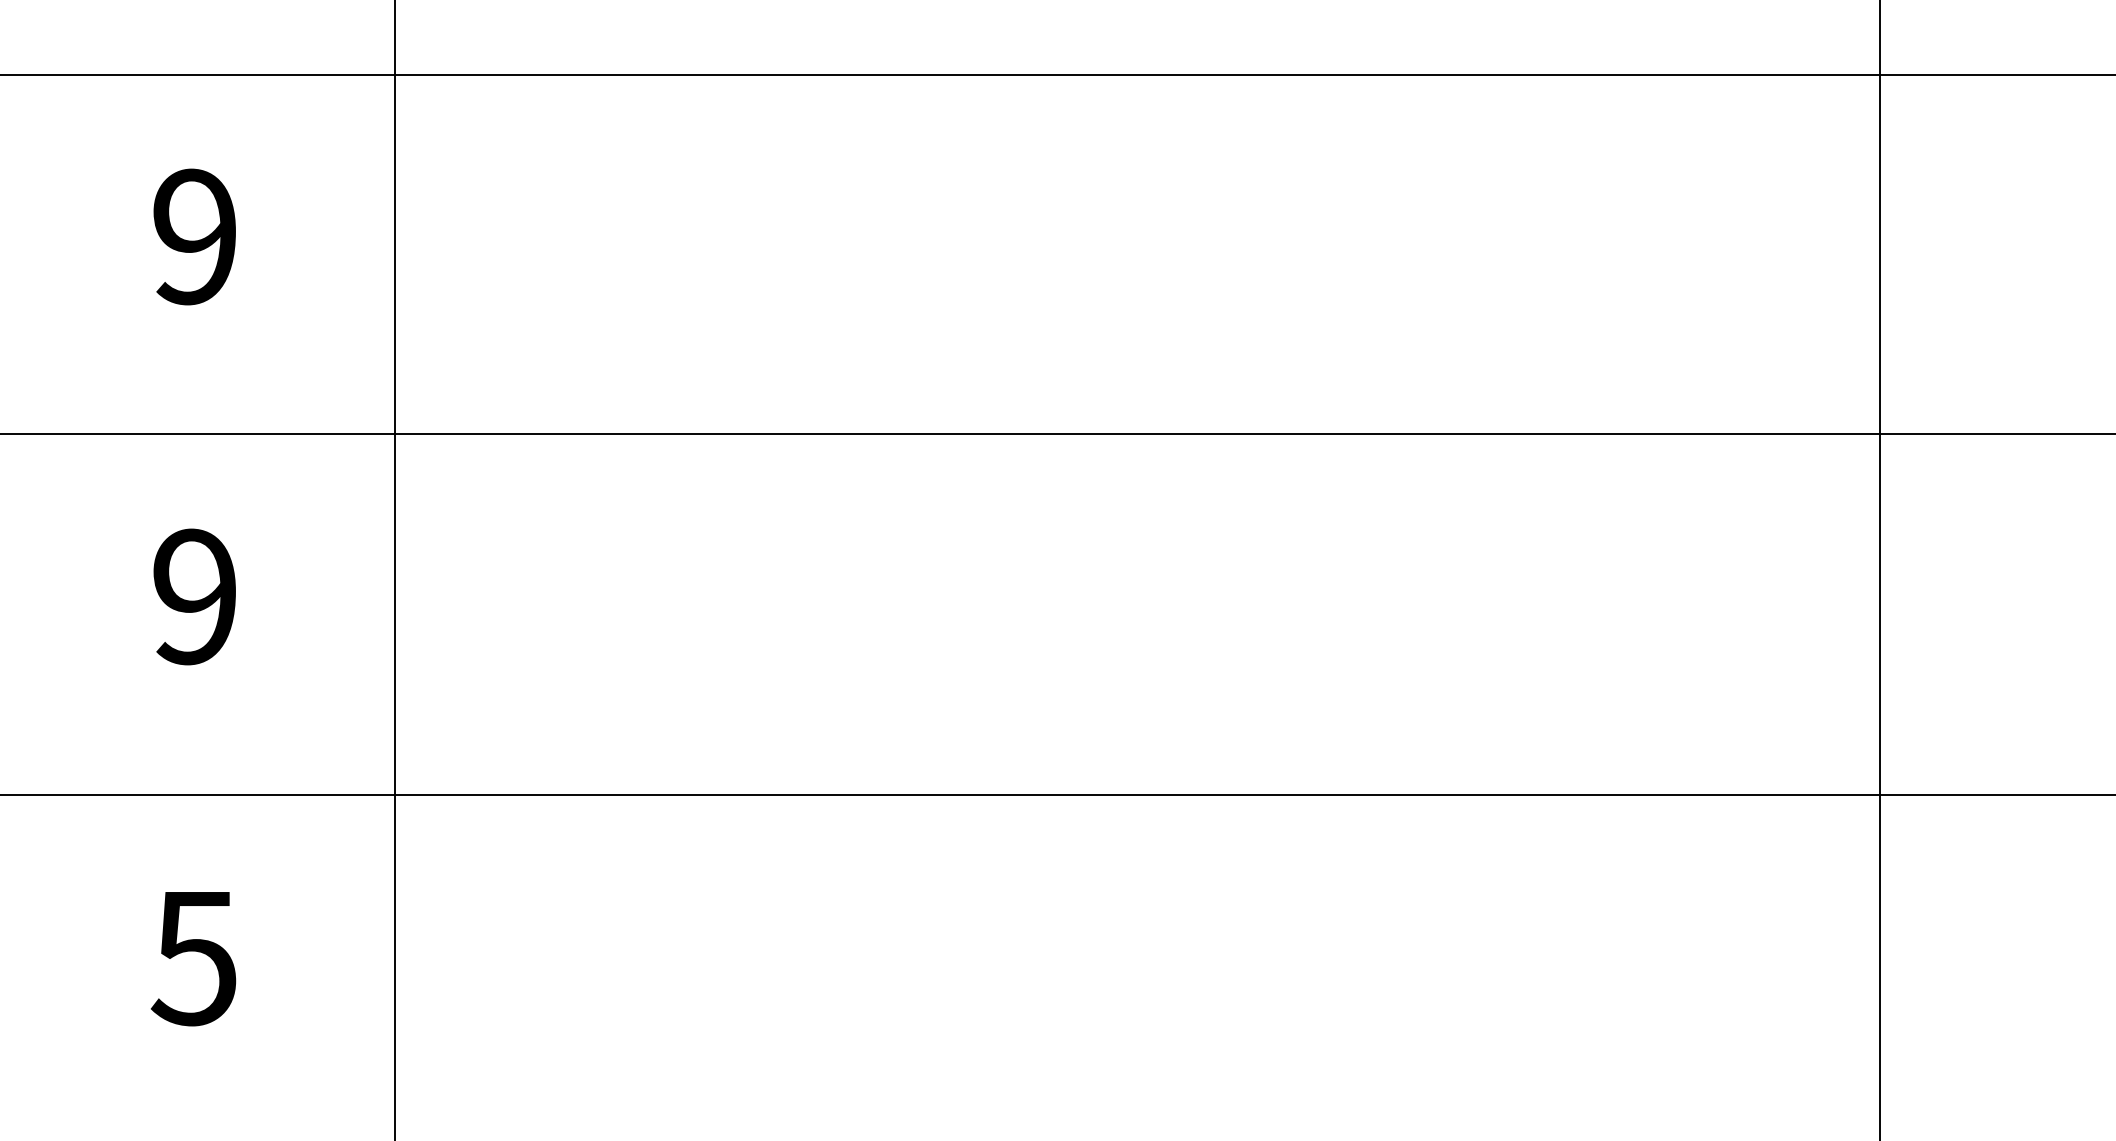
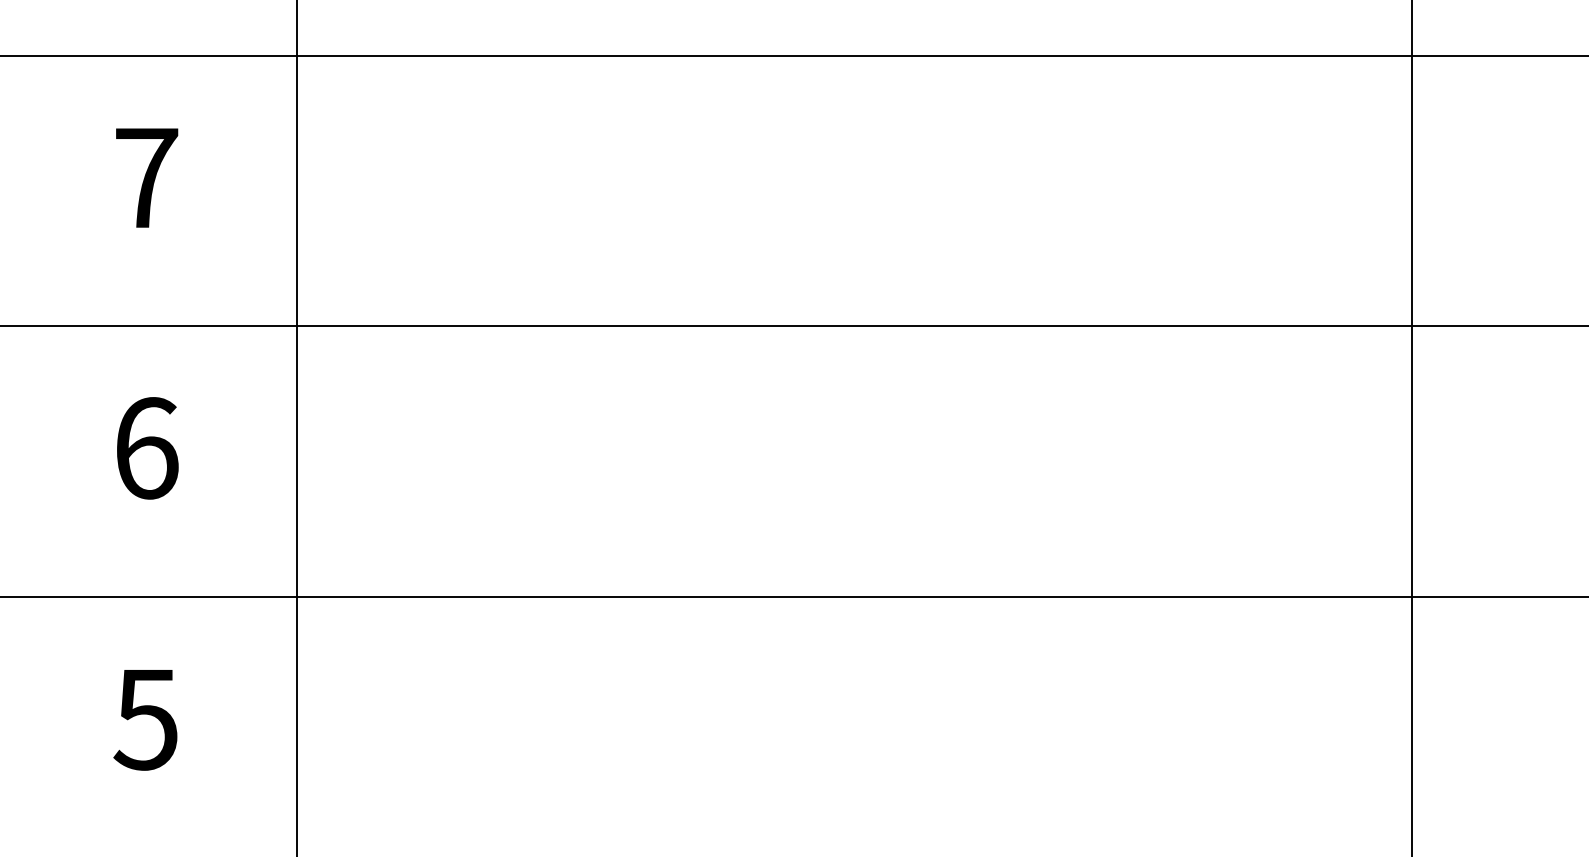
text: (194, 236) -> (146, 177), 9 -> 7
text: (194, 597) -> (146, 448), 9 -> 6

